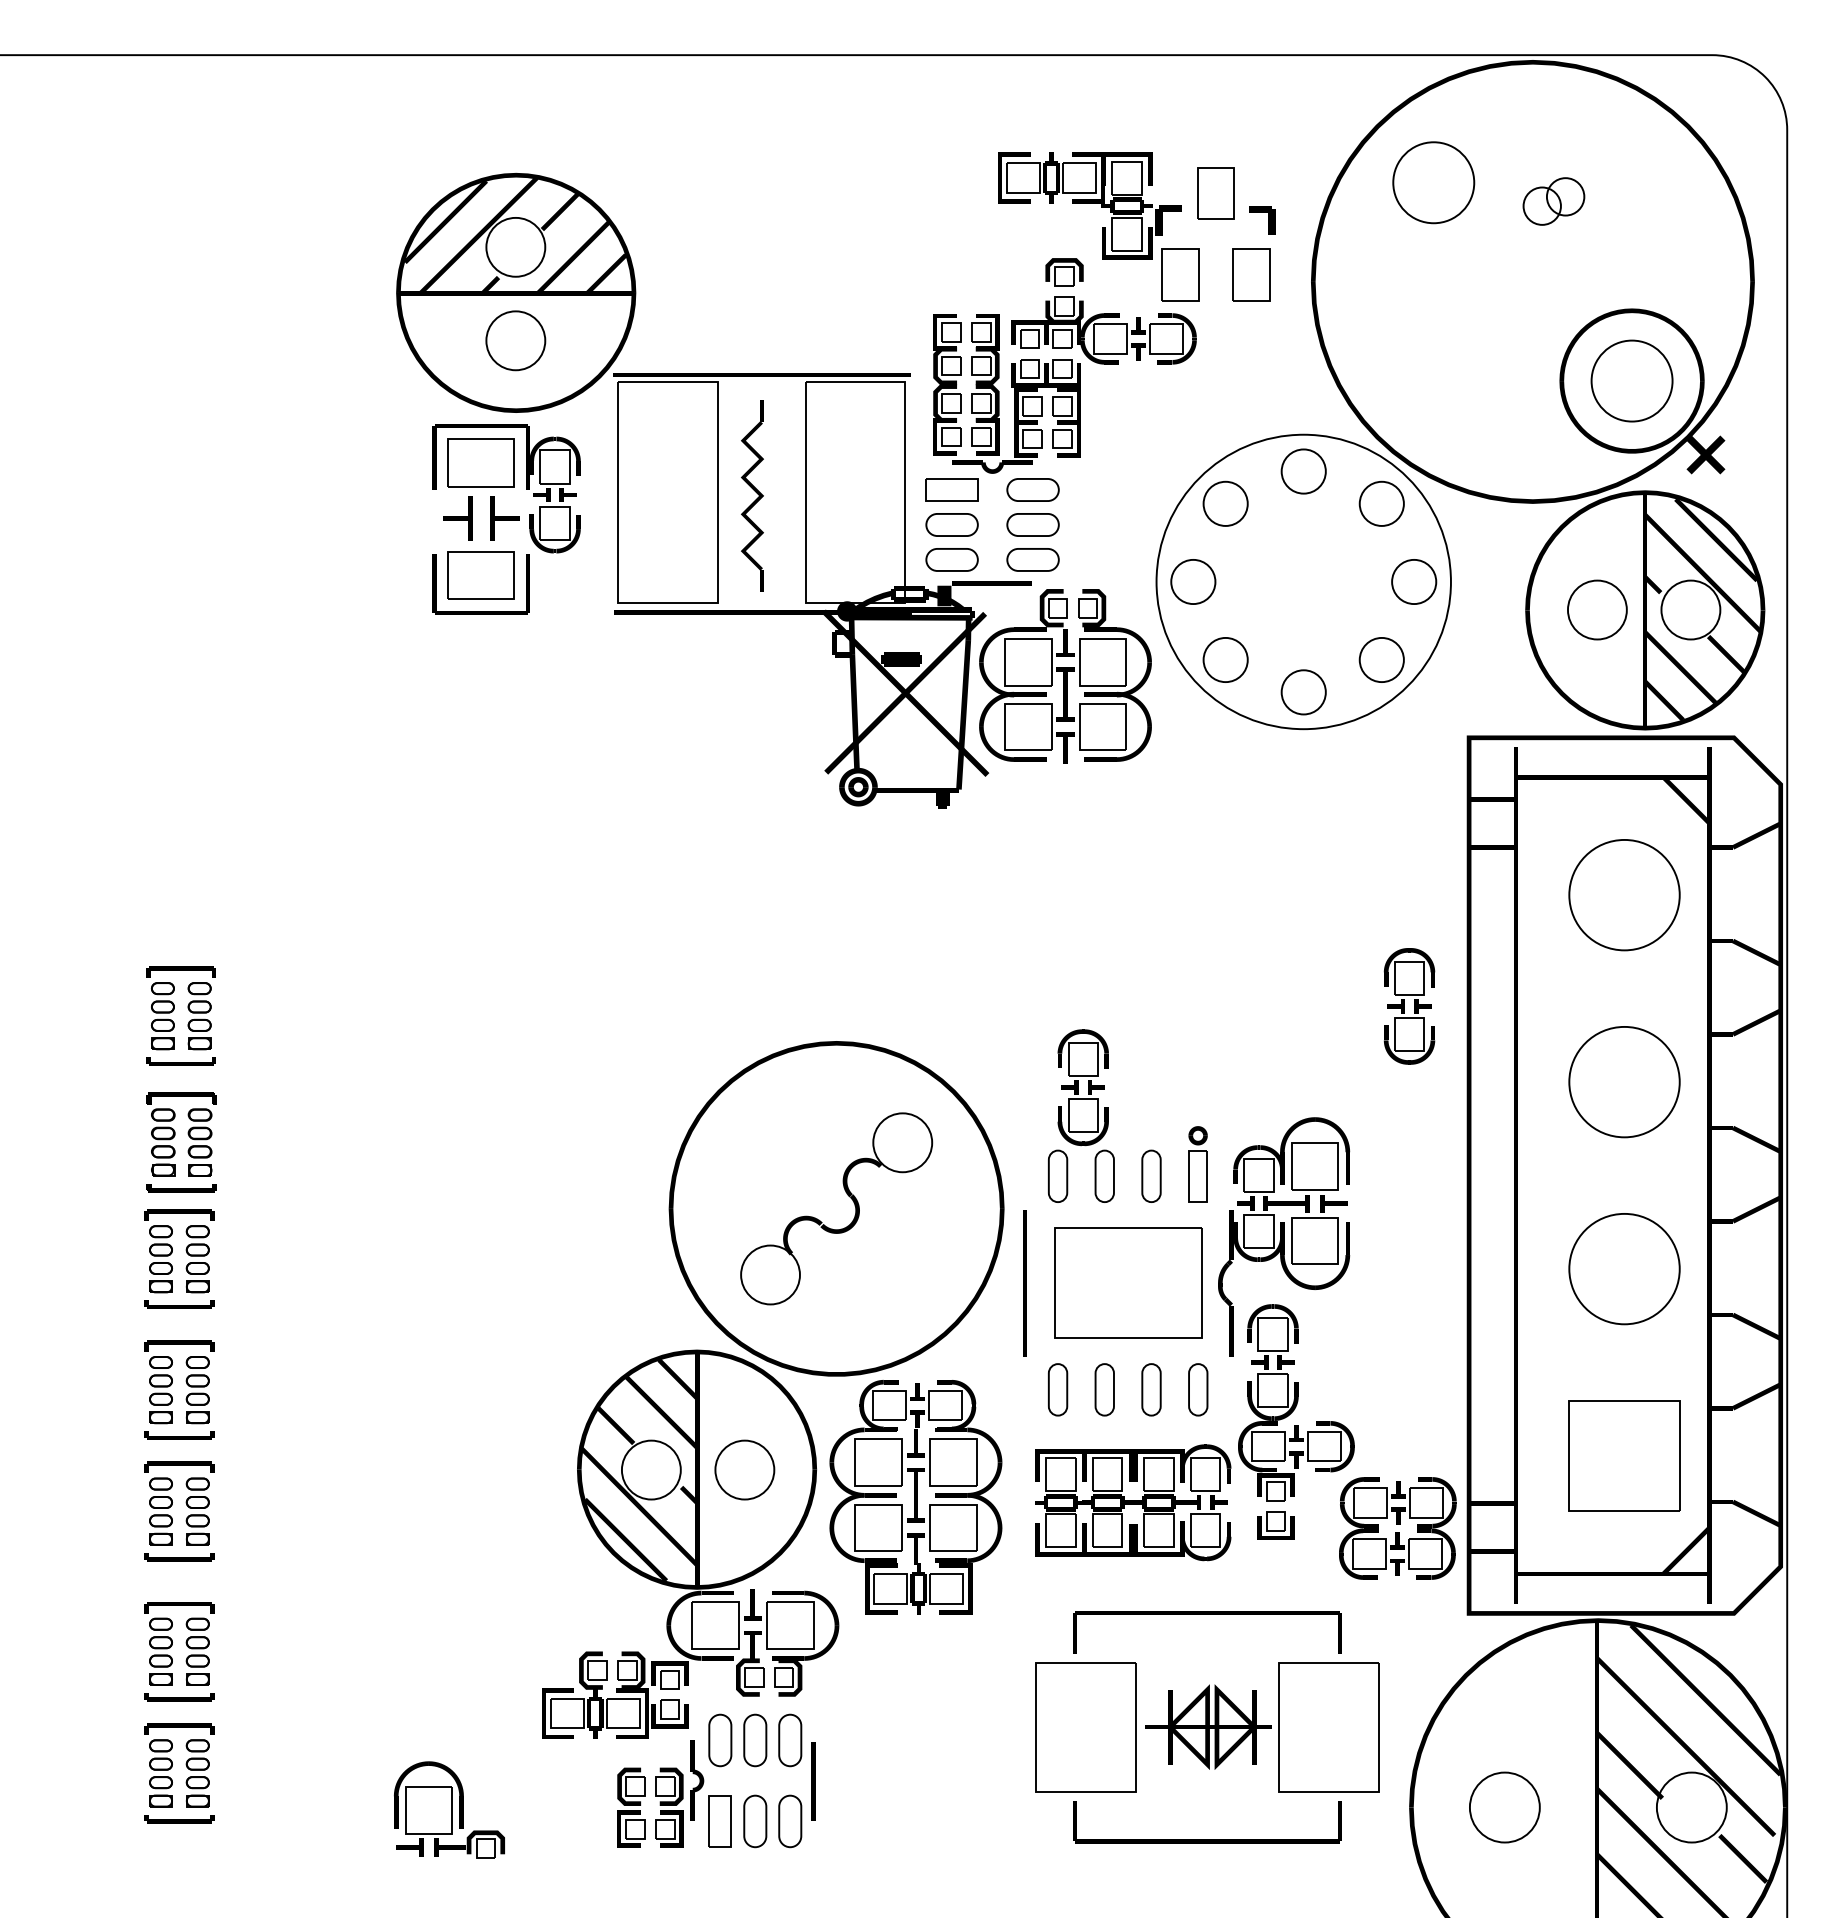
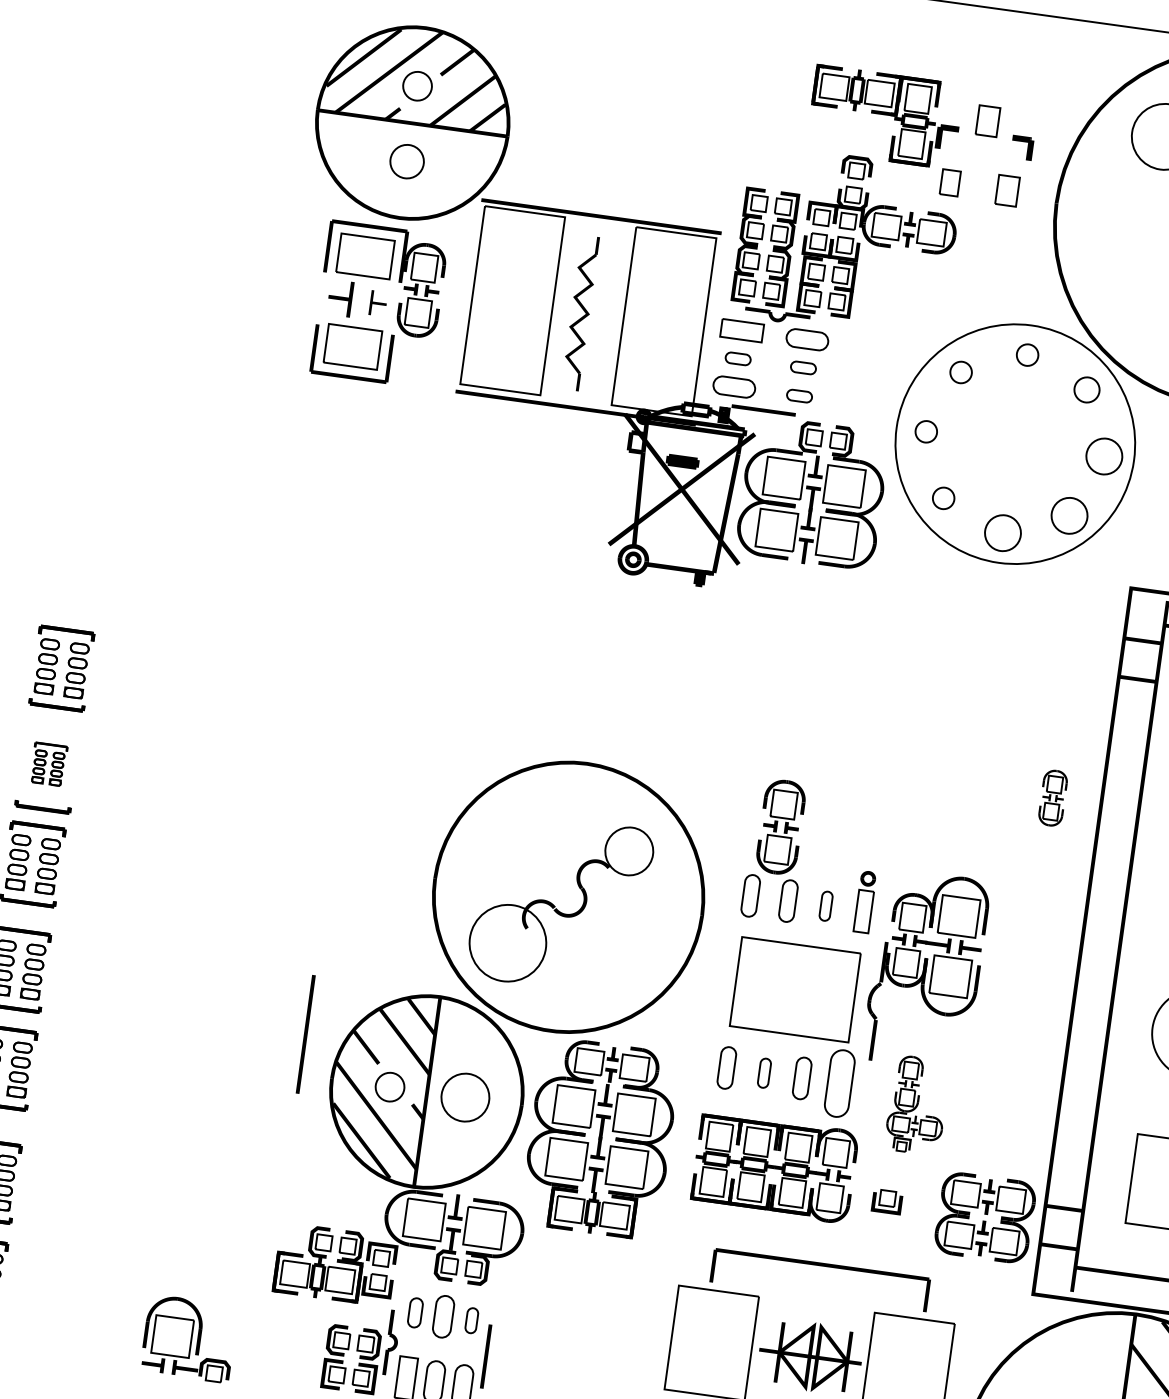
part: (1215, 193) -> (987, 121), size x0.7
circle: (515, 246) -> (417, 85), size x0.6
part: (1180, 274) -> (950, 182), size x0.6
part: (1251, 274) -> (1007, 190), size x0.7
circle: (515, 340) -> (406, 161), size x0.7
circle: (1303, 471) -> (1027, 355), size x0.6
circle: (1225, 503) -> (961, 372), size x0.6
circle: (1381, 503) -> (1086, 389), size x0.7
part: (504, 518) -> (378, 303), size x0.7
part: (951, 524) -> (737, 358), size x0.6
part: (1032, 524) -> (803, 367), size x0.6
part: (1032, 559) -> (799, 395), size x0.6
circle: (1193, 581) -> (926, 431), size x0.6
circle: (1225, 659) -> (943, 497), size x0.6
part: (1409, 1006) -> (1053, 798), size x0.6
part: (181, 1134) -> (48, 764), size x0.6
part: (1151, 1175) -> (826, 905), size x0.7
circle: (770, 1274) -> (507, 942), size x1.6
line: (1024, 1283) -> (305, 1034), moved
part: (1104, 1389) -> (764, 1072), size x0.7
part: (1198, 1389) -> (840, 1083), size x1.6
part: (1296, 1402) -> (917, 1104), size x0.6
circle: (650, 1469) -> (389, 1086), size x0.6
part: (720, 1740) -> (415, 1312), size x0.7
part: (790, 1740) -> (471, 1320), size x0.6

